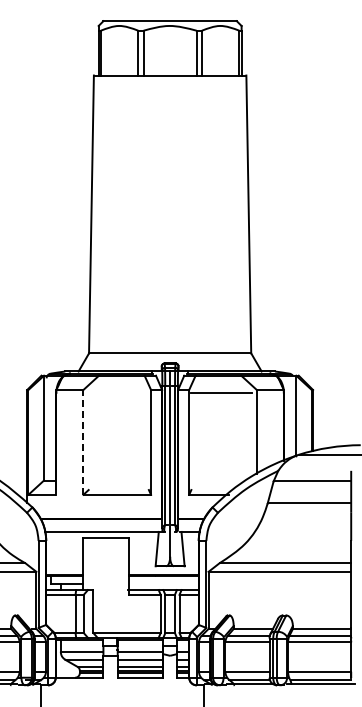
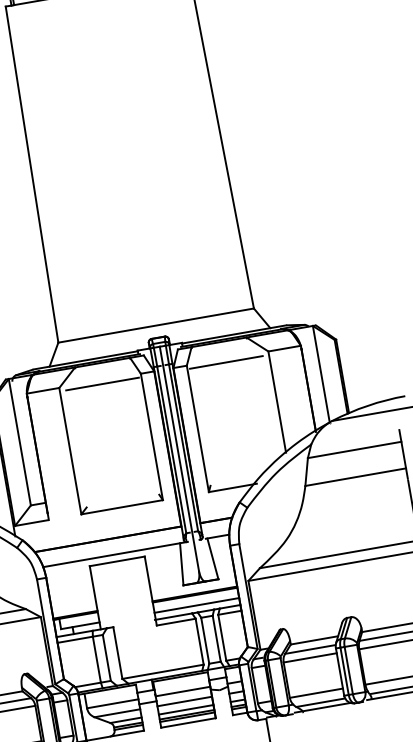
line: (118, 392) -> (102, 383), added
line: (83, 441) -> (70, 450), dashed -> solid
line: (163, 584) -> (196, 605), added

